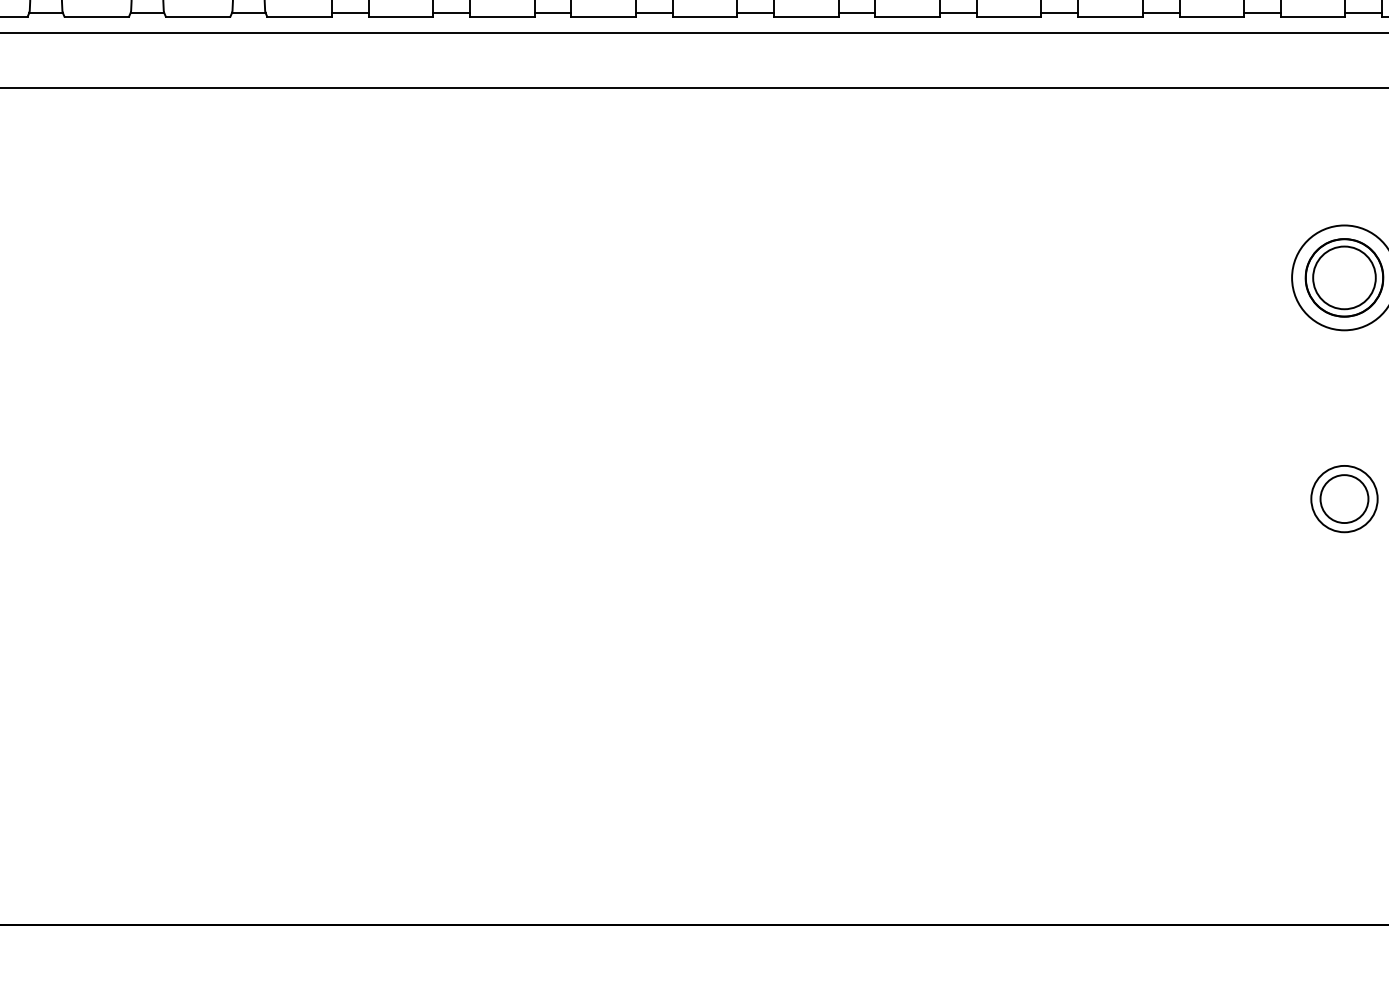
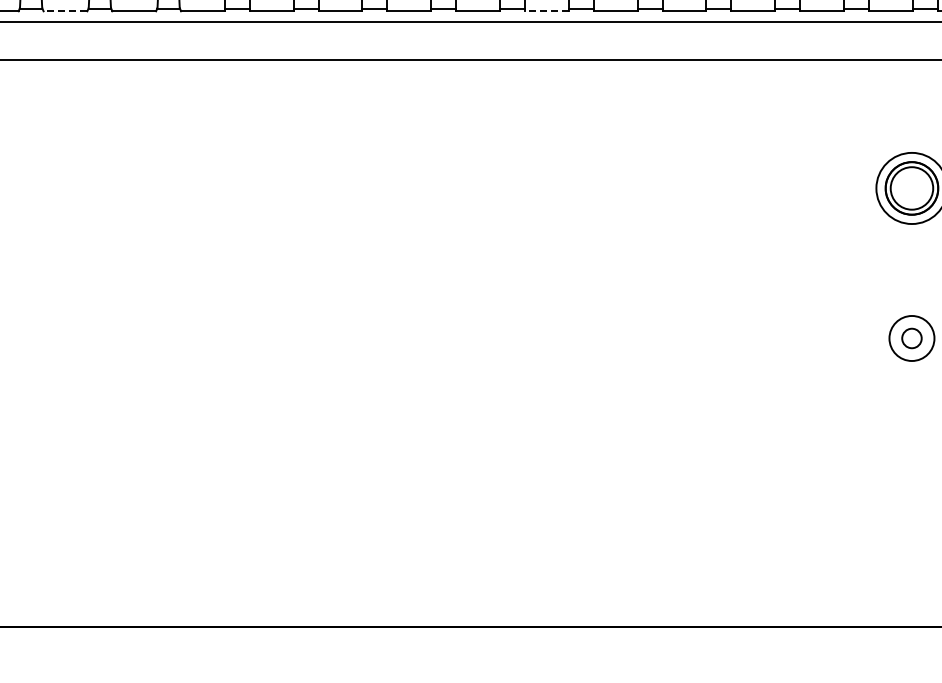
line: (96, 17) -> (65, 11), solid -> dashed
line: (805, 17) -> (546, 11), solid -> dashed
circle: (1343, 499) -> (911, 338), size x0.6

